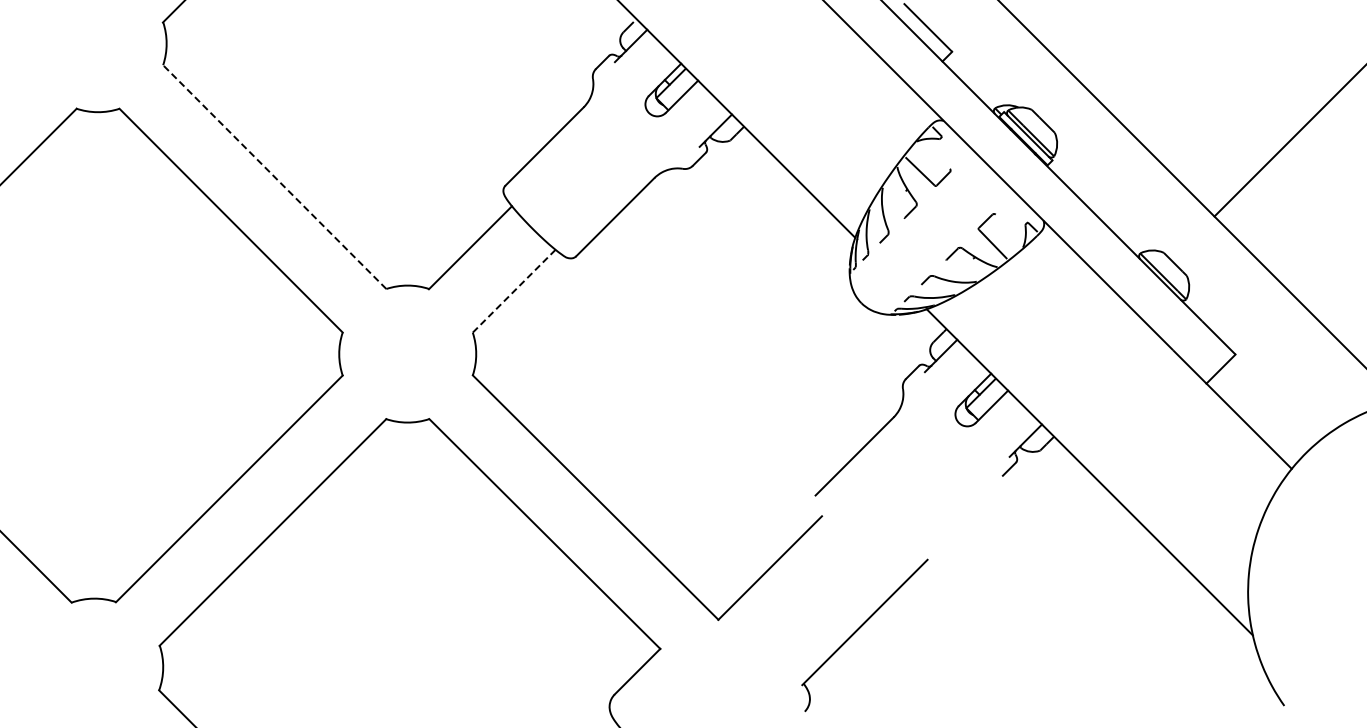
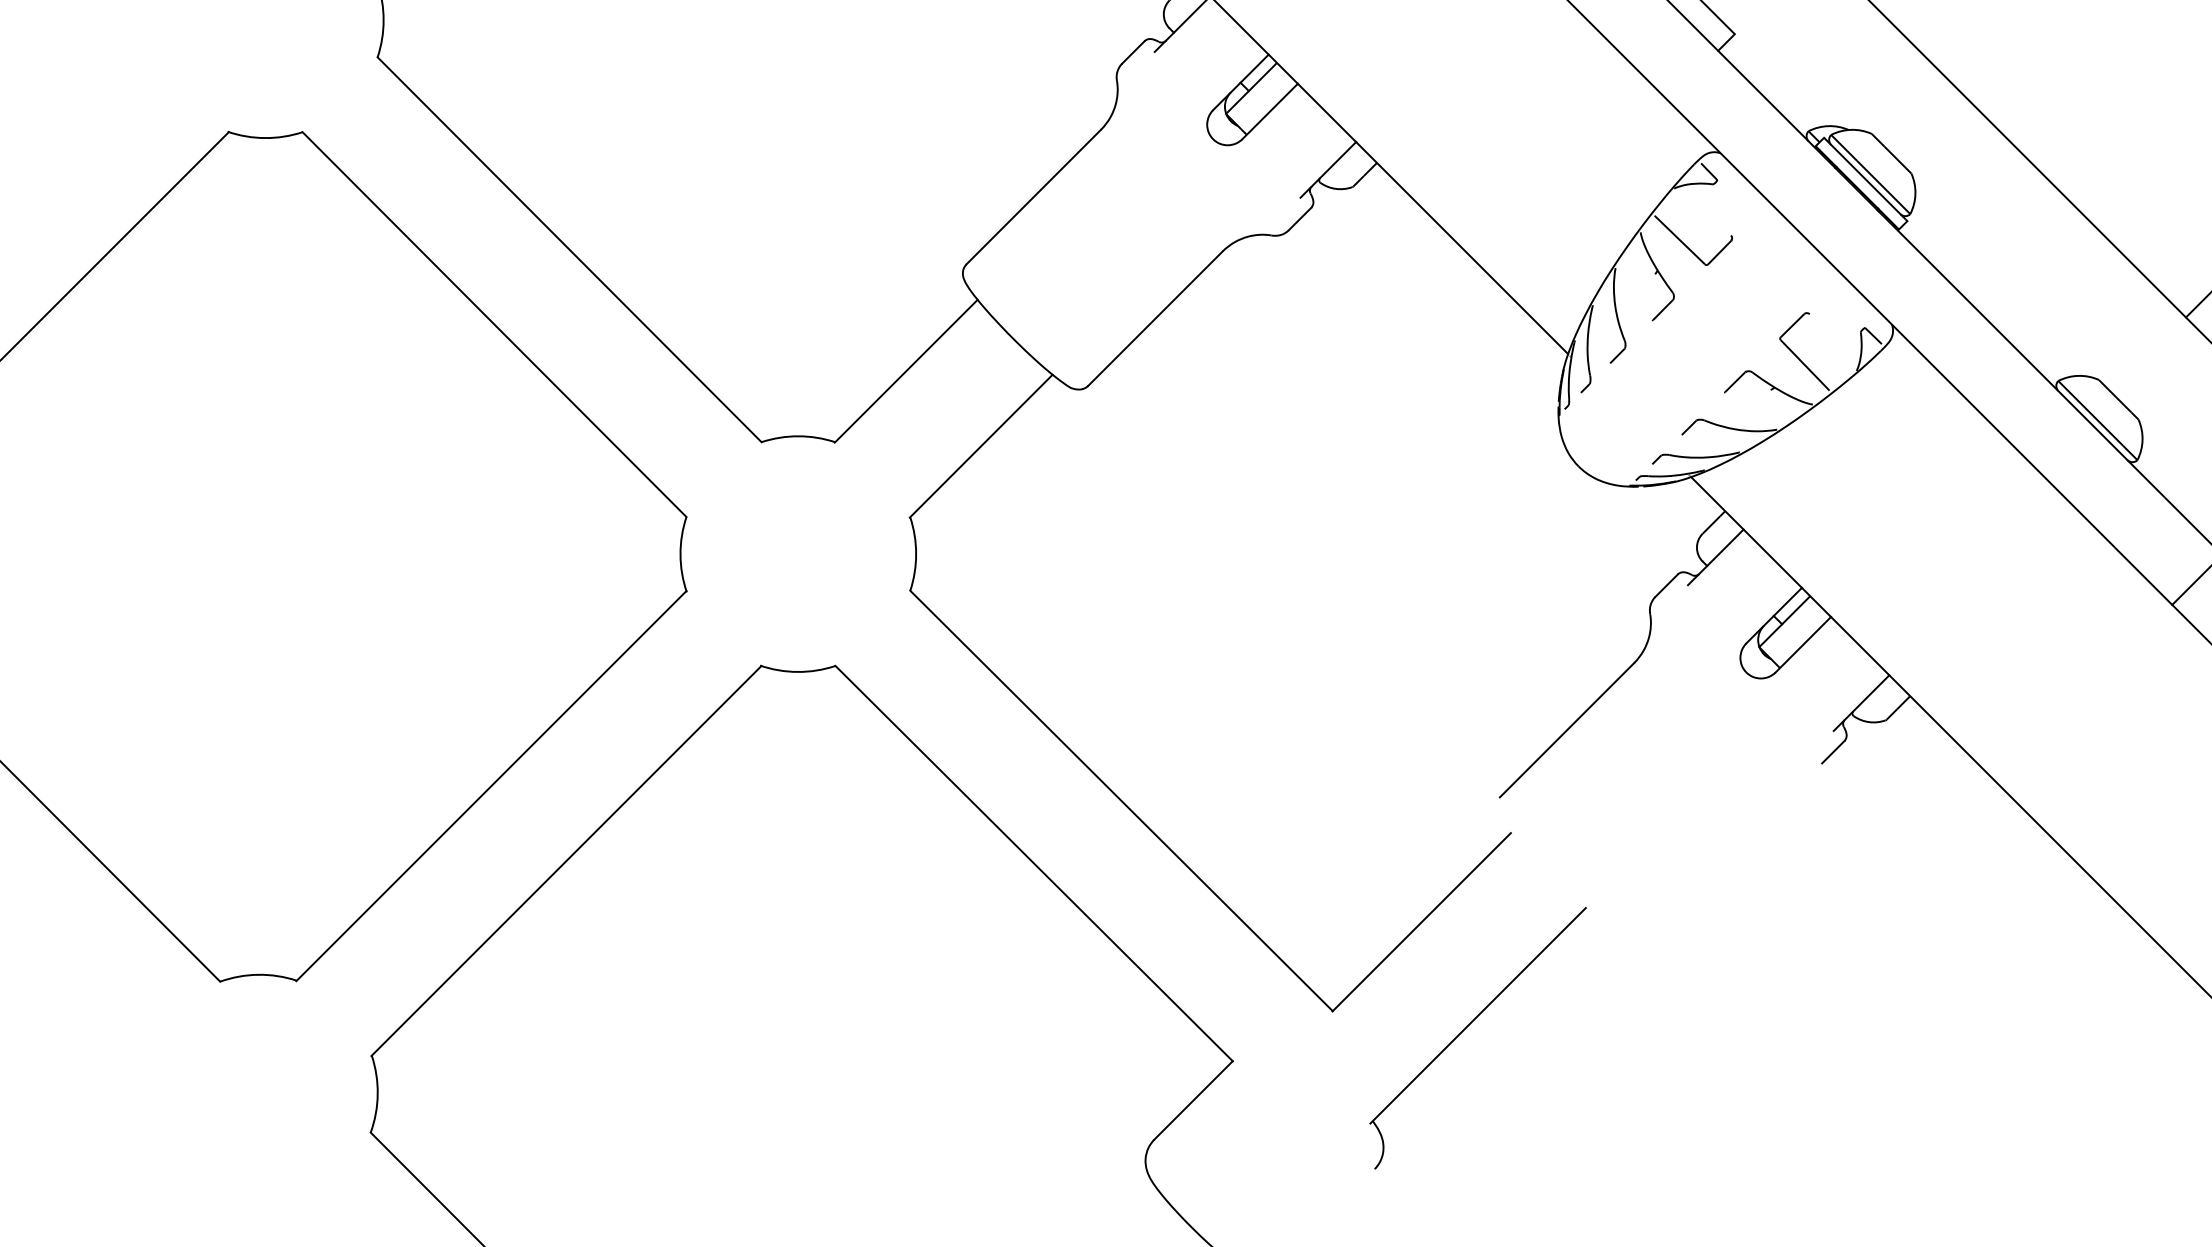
line: (274, 176) -> (569, 248), dashed -> solid
line: (514, 291) -> (981, 446), dashed -> solid
part: (859, 629) -> (1468, 1027), moved

